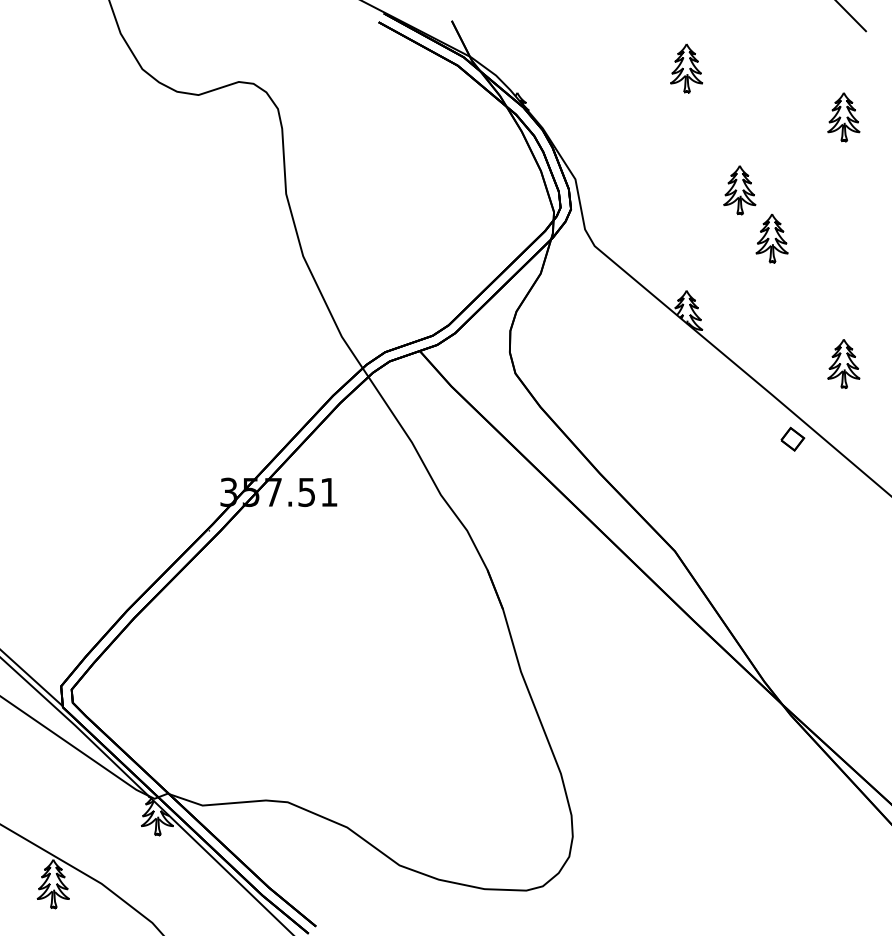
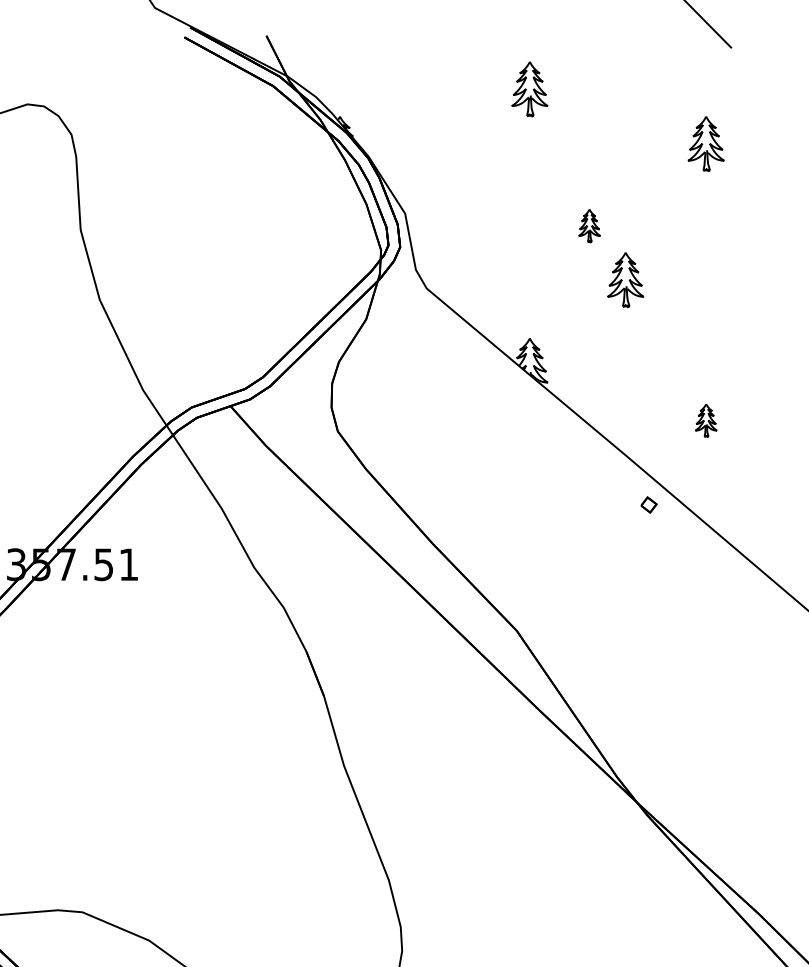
part: (739, 190) -> (589, 226), size x0.6
part: (843, 363) -> (705, 420), size x0.6
part: (792, 438) -> (648, 504), size x0.6

